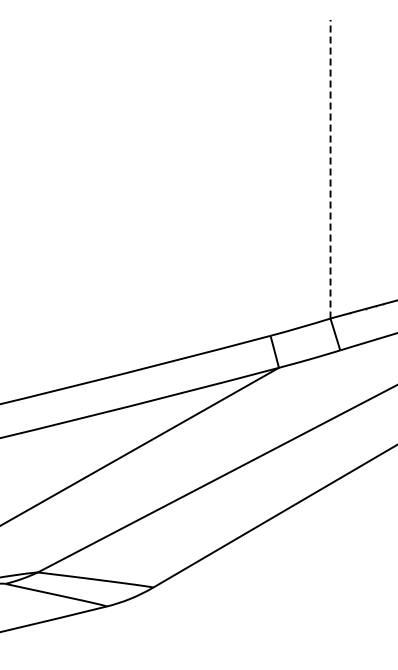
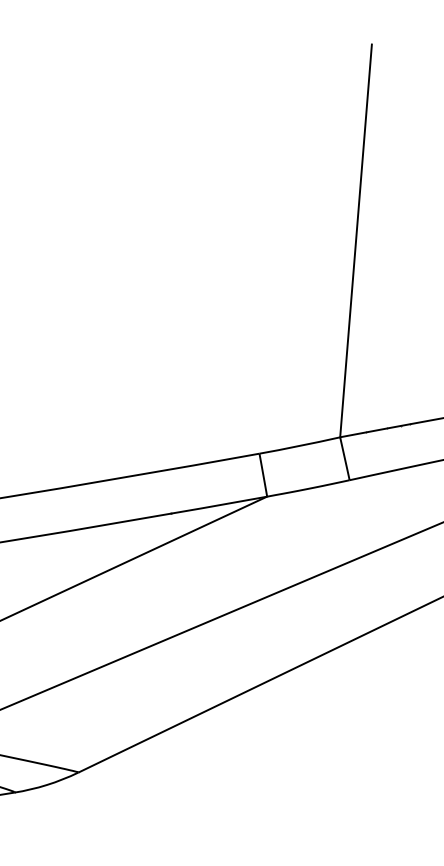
line: (330, 168) -> (356, 239), dashed -> solid

